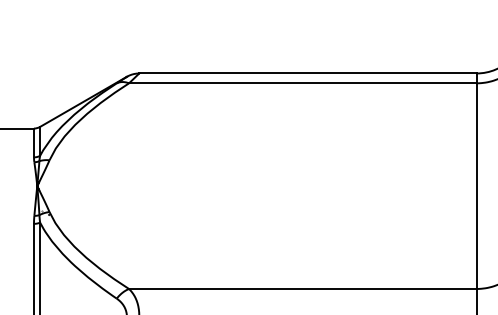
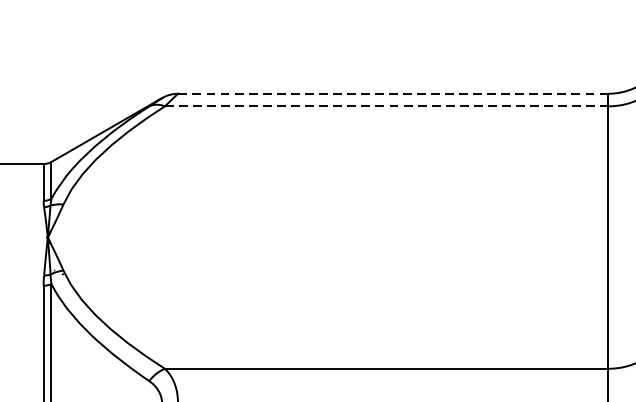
line: (307, 73) -> (392, 93), solid -> dashed
line: (302, 83) -> (386, 106), solid -> dashed

